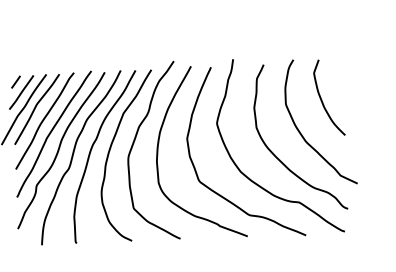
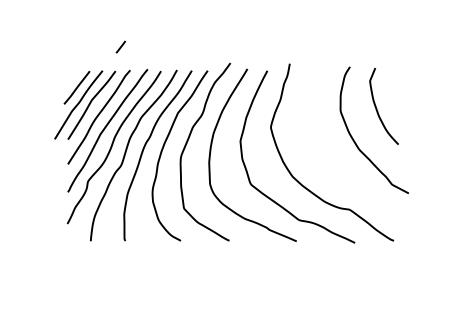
line: (15, 81) -> (120, 46), moved
curve: (277, 156) -> (329, 162), removed

